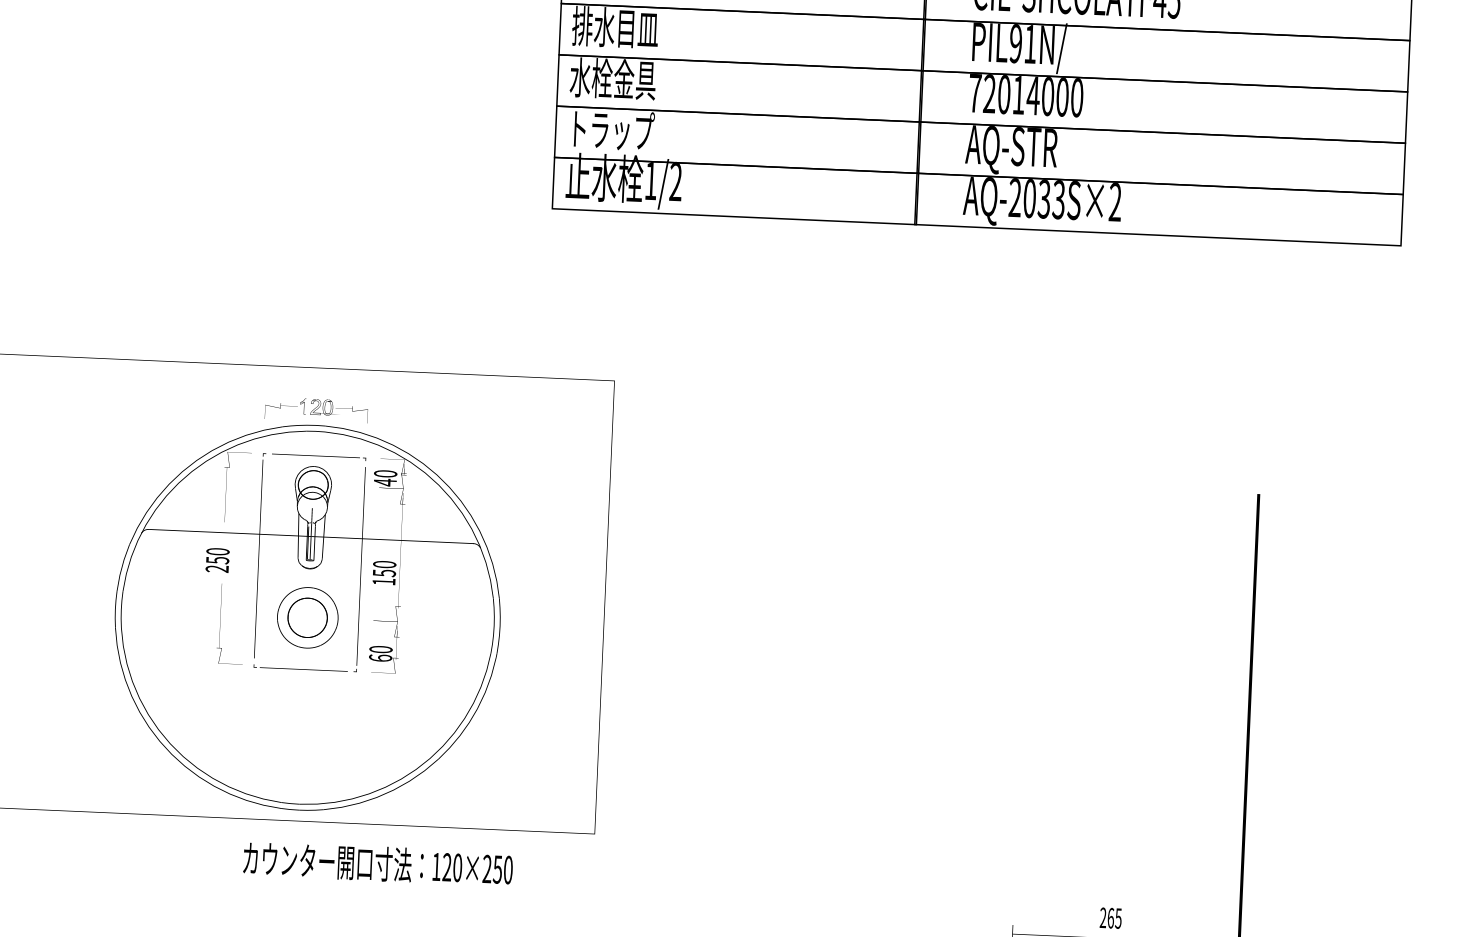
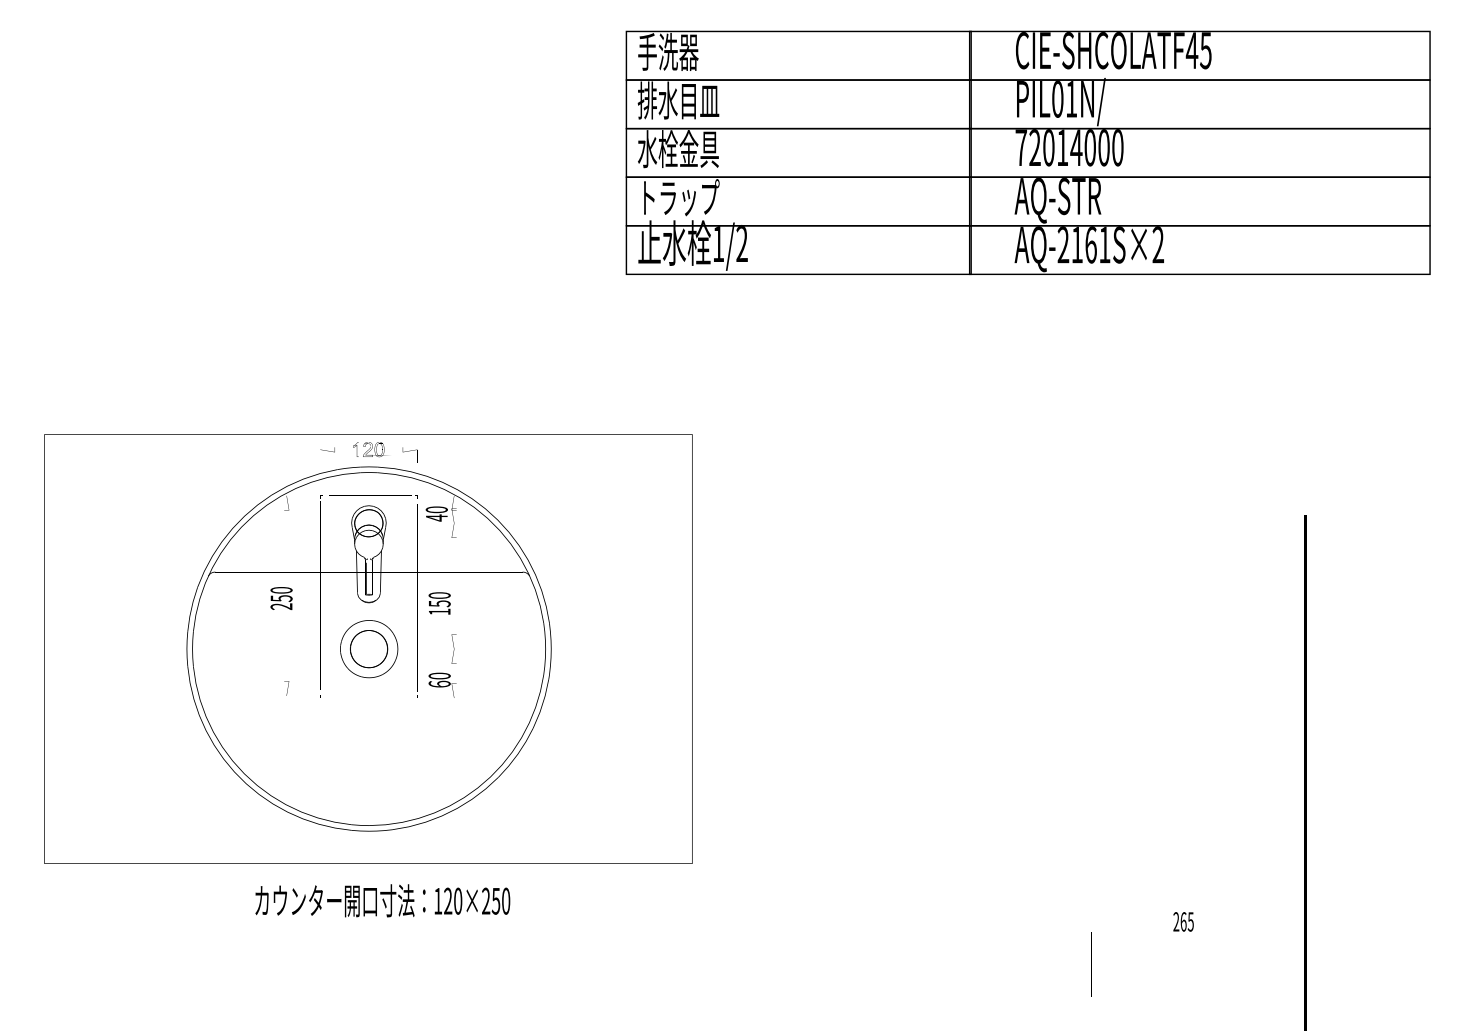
text: (1015, 43) -> (1057, 99), PIL91N/ -> PIL01N/
text: (1043, 198) -> (1090, 244), AQ-2033S×2 -> AQ-2161S×2
text: (307, 604) -> (368, 636), moved
text: (377, 863) -> (382, 900), moved

